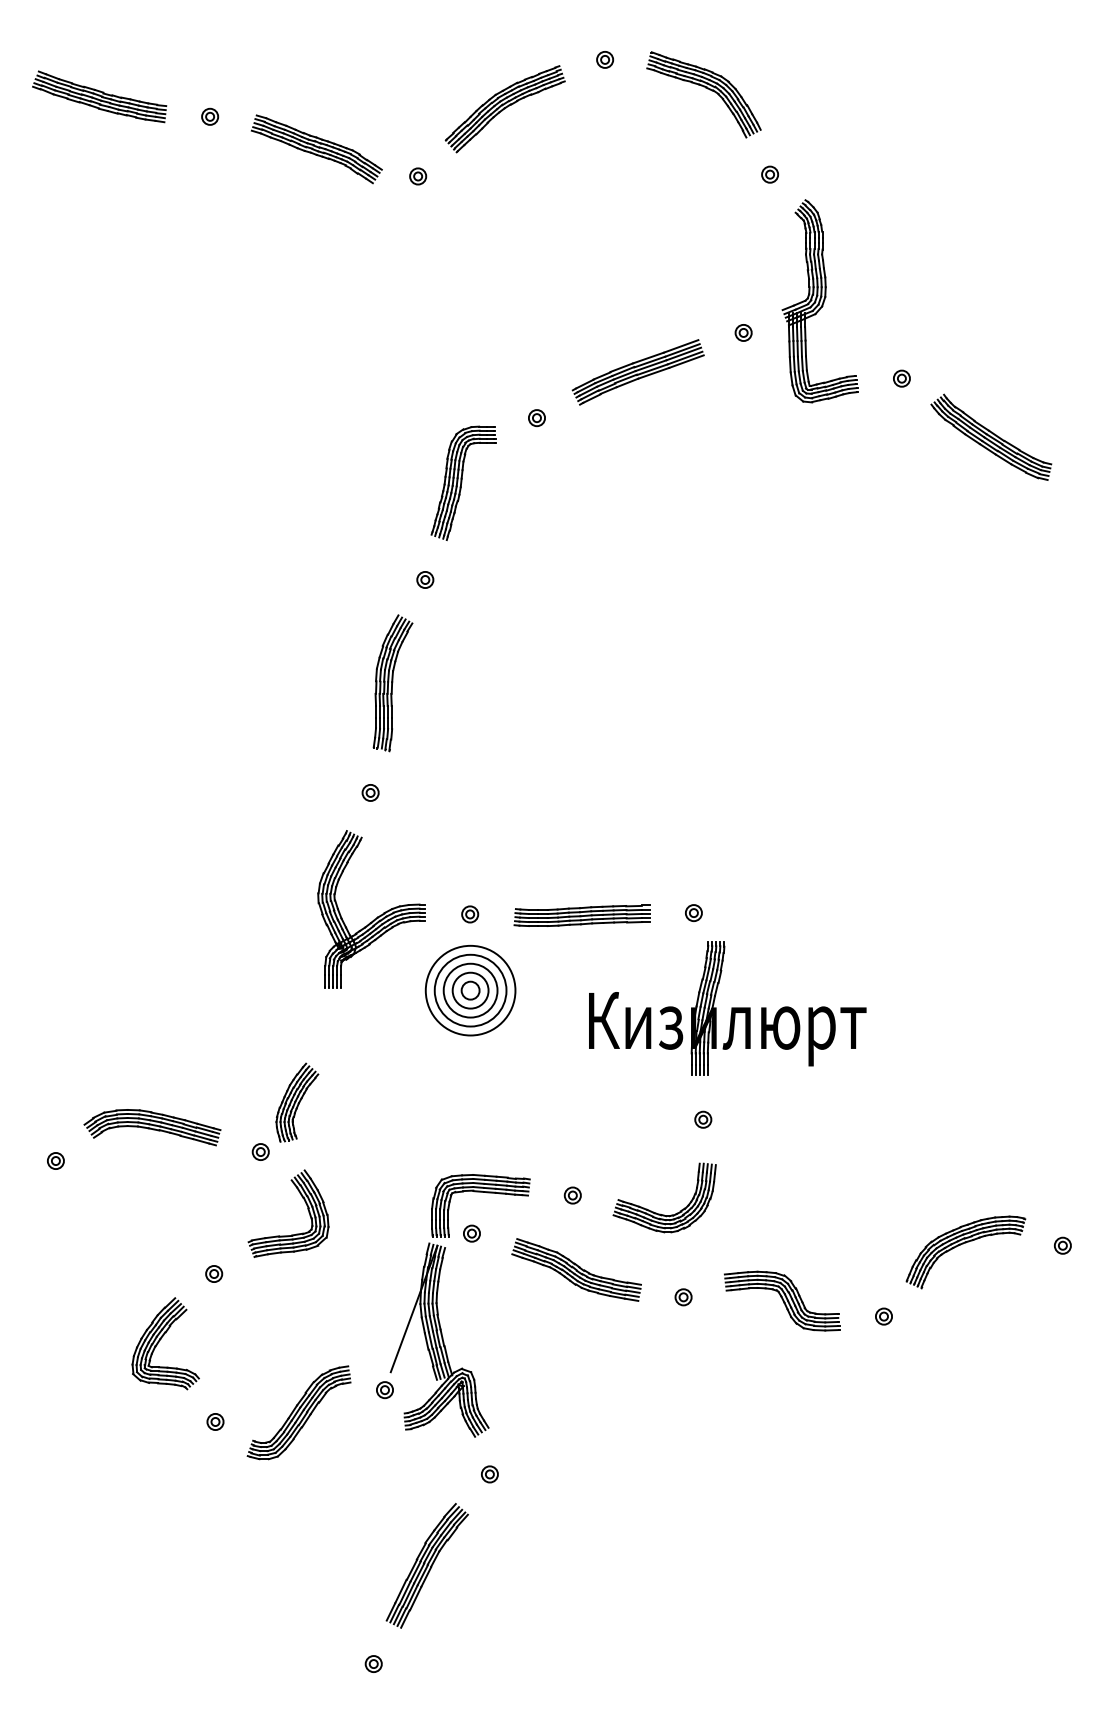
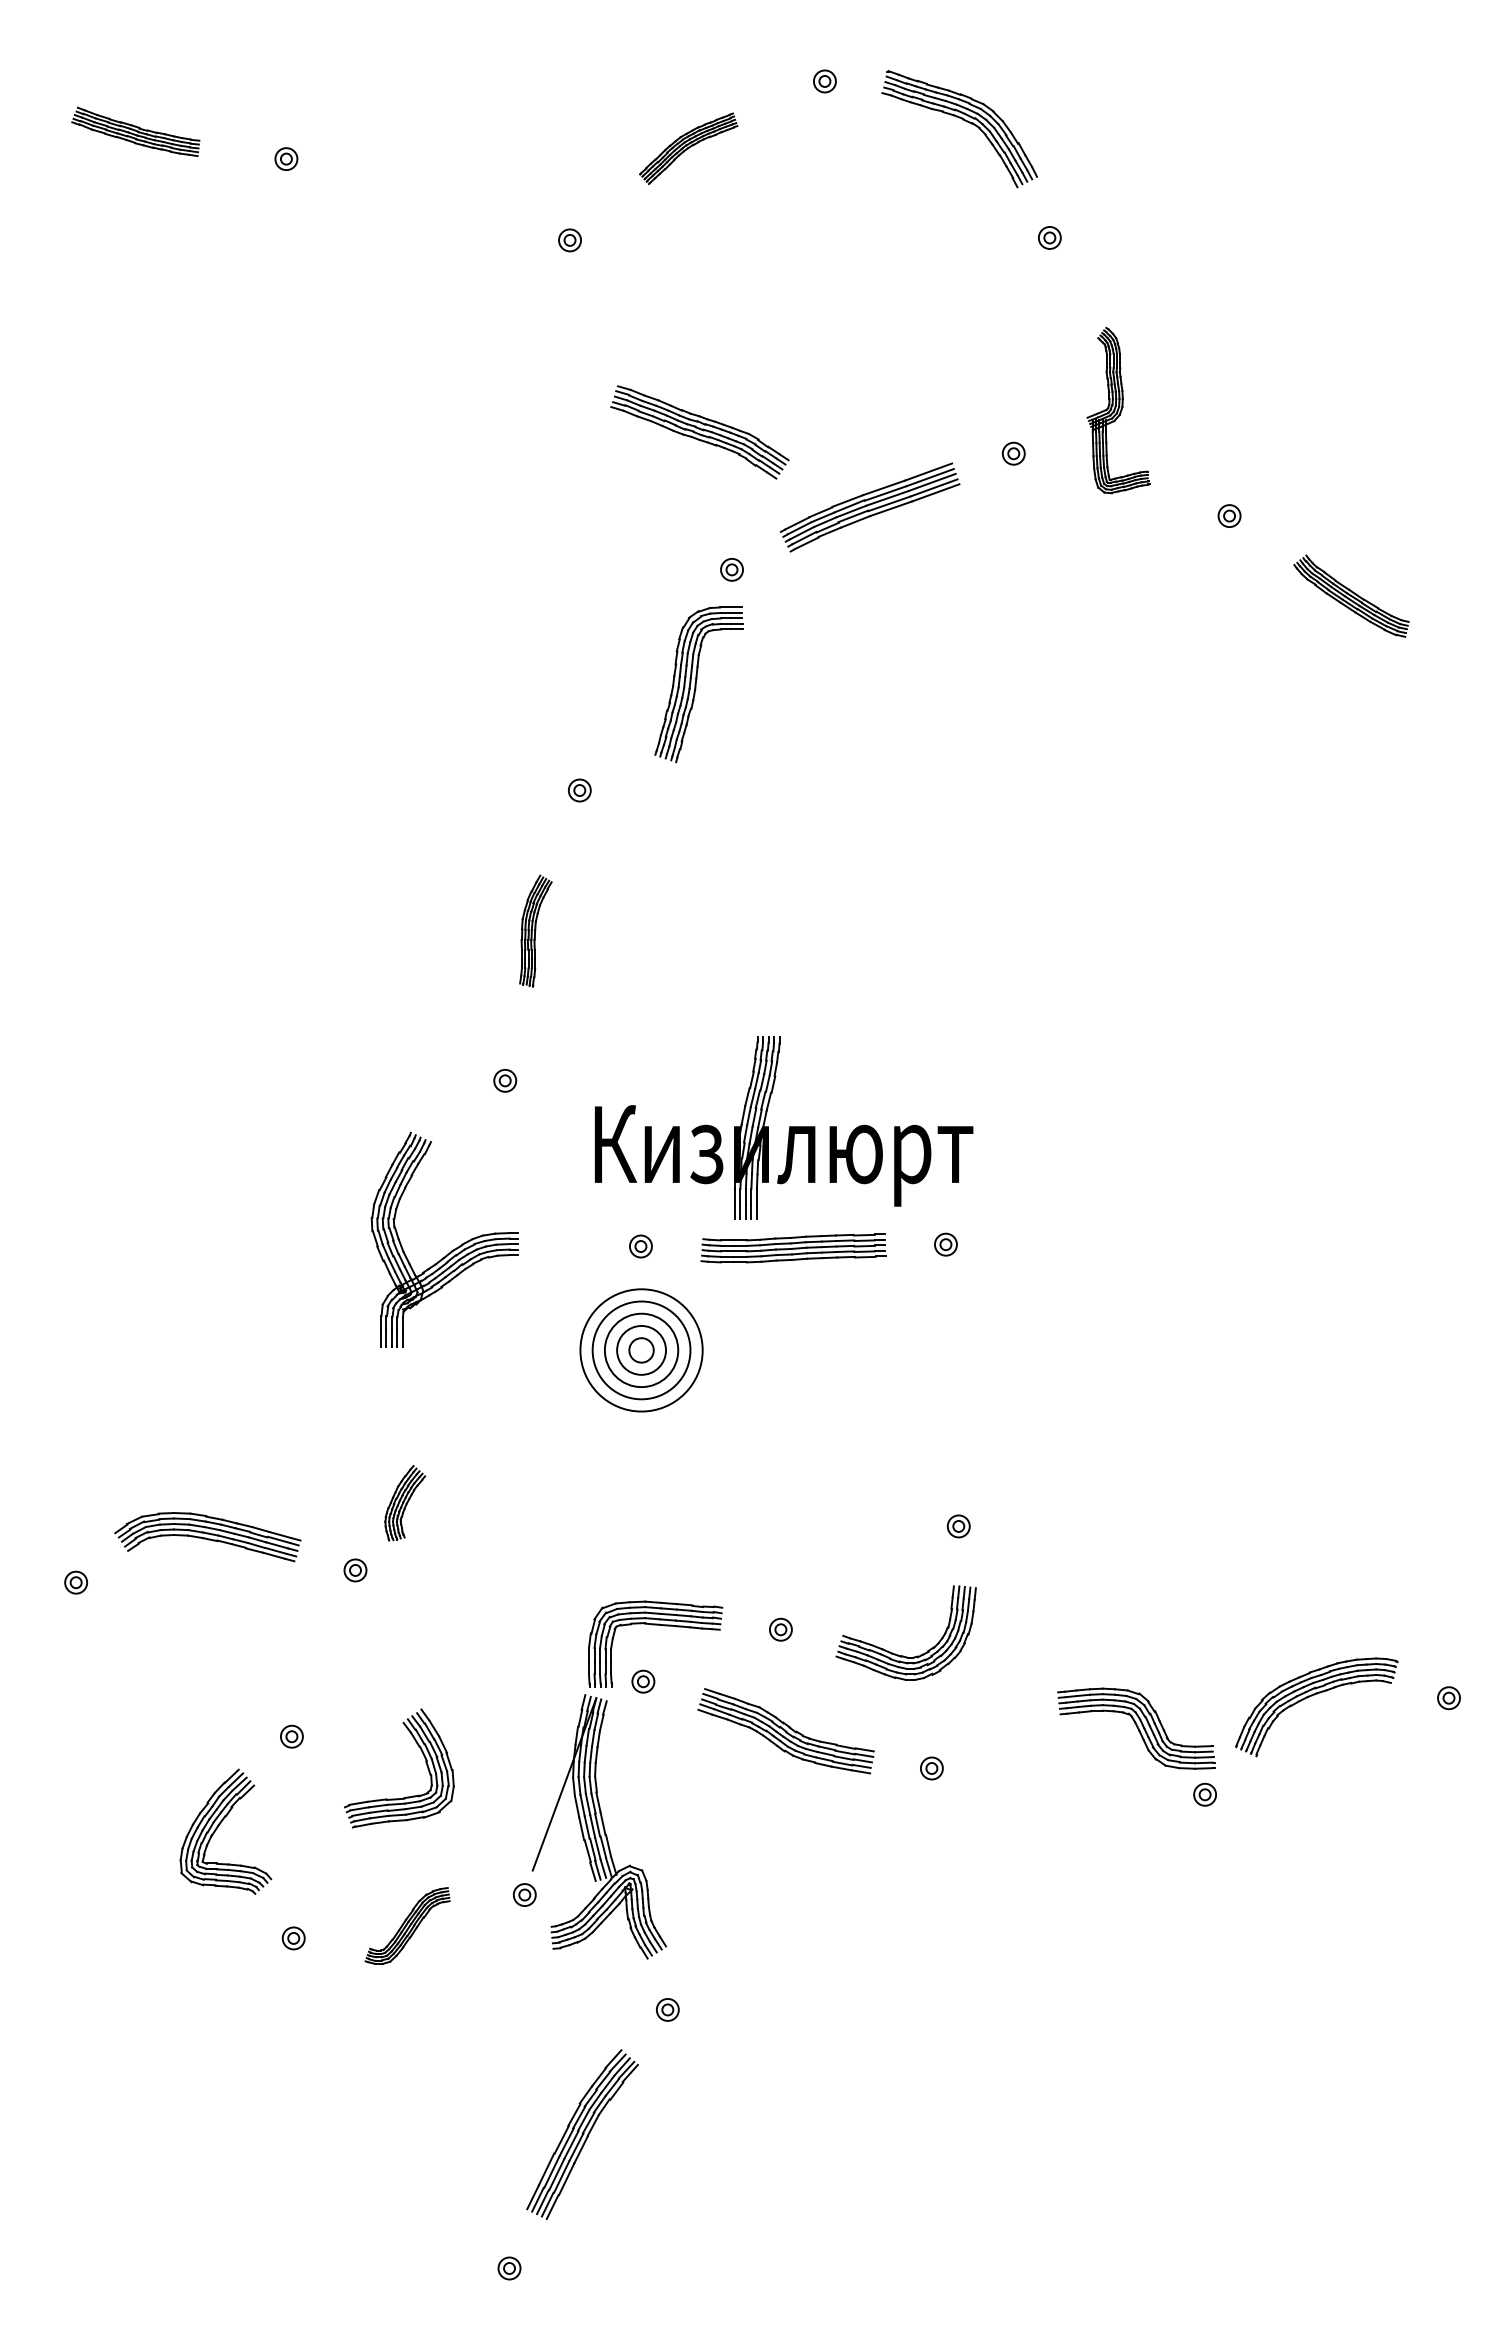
part: (99, 96) -> (135, 131), size x0.7
part: (505, 109) -> (688, 148), size x0.6
part: (316, 149) -> (699, 432), moved
part: (820, 301) -> (1118, 410), size x0.6
part: (991, 437) -> (1351, 596), size x0.7
part: (463, 483) -> (698, 684), moved
part: (392, 682) -> (535, 930), size x0.6
part: (377, 916) -> (452, 1249), moved
part: (728, 1008) -> (784, 1127), moved
part: (296, 1102) -> (404, 1503), size x0.7
part: (307, 1209) -> (425, 1762), moved
part: (782, 1300) -> (1136, 1728), moved
part: (298, 1412) -> (407, 1925), size x0.6

